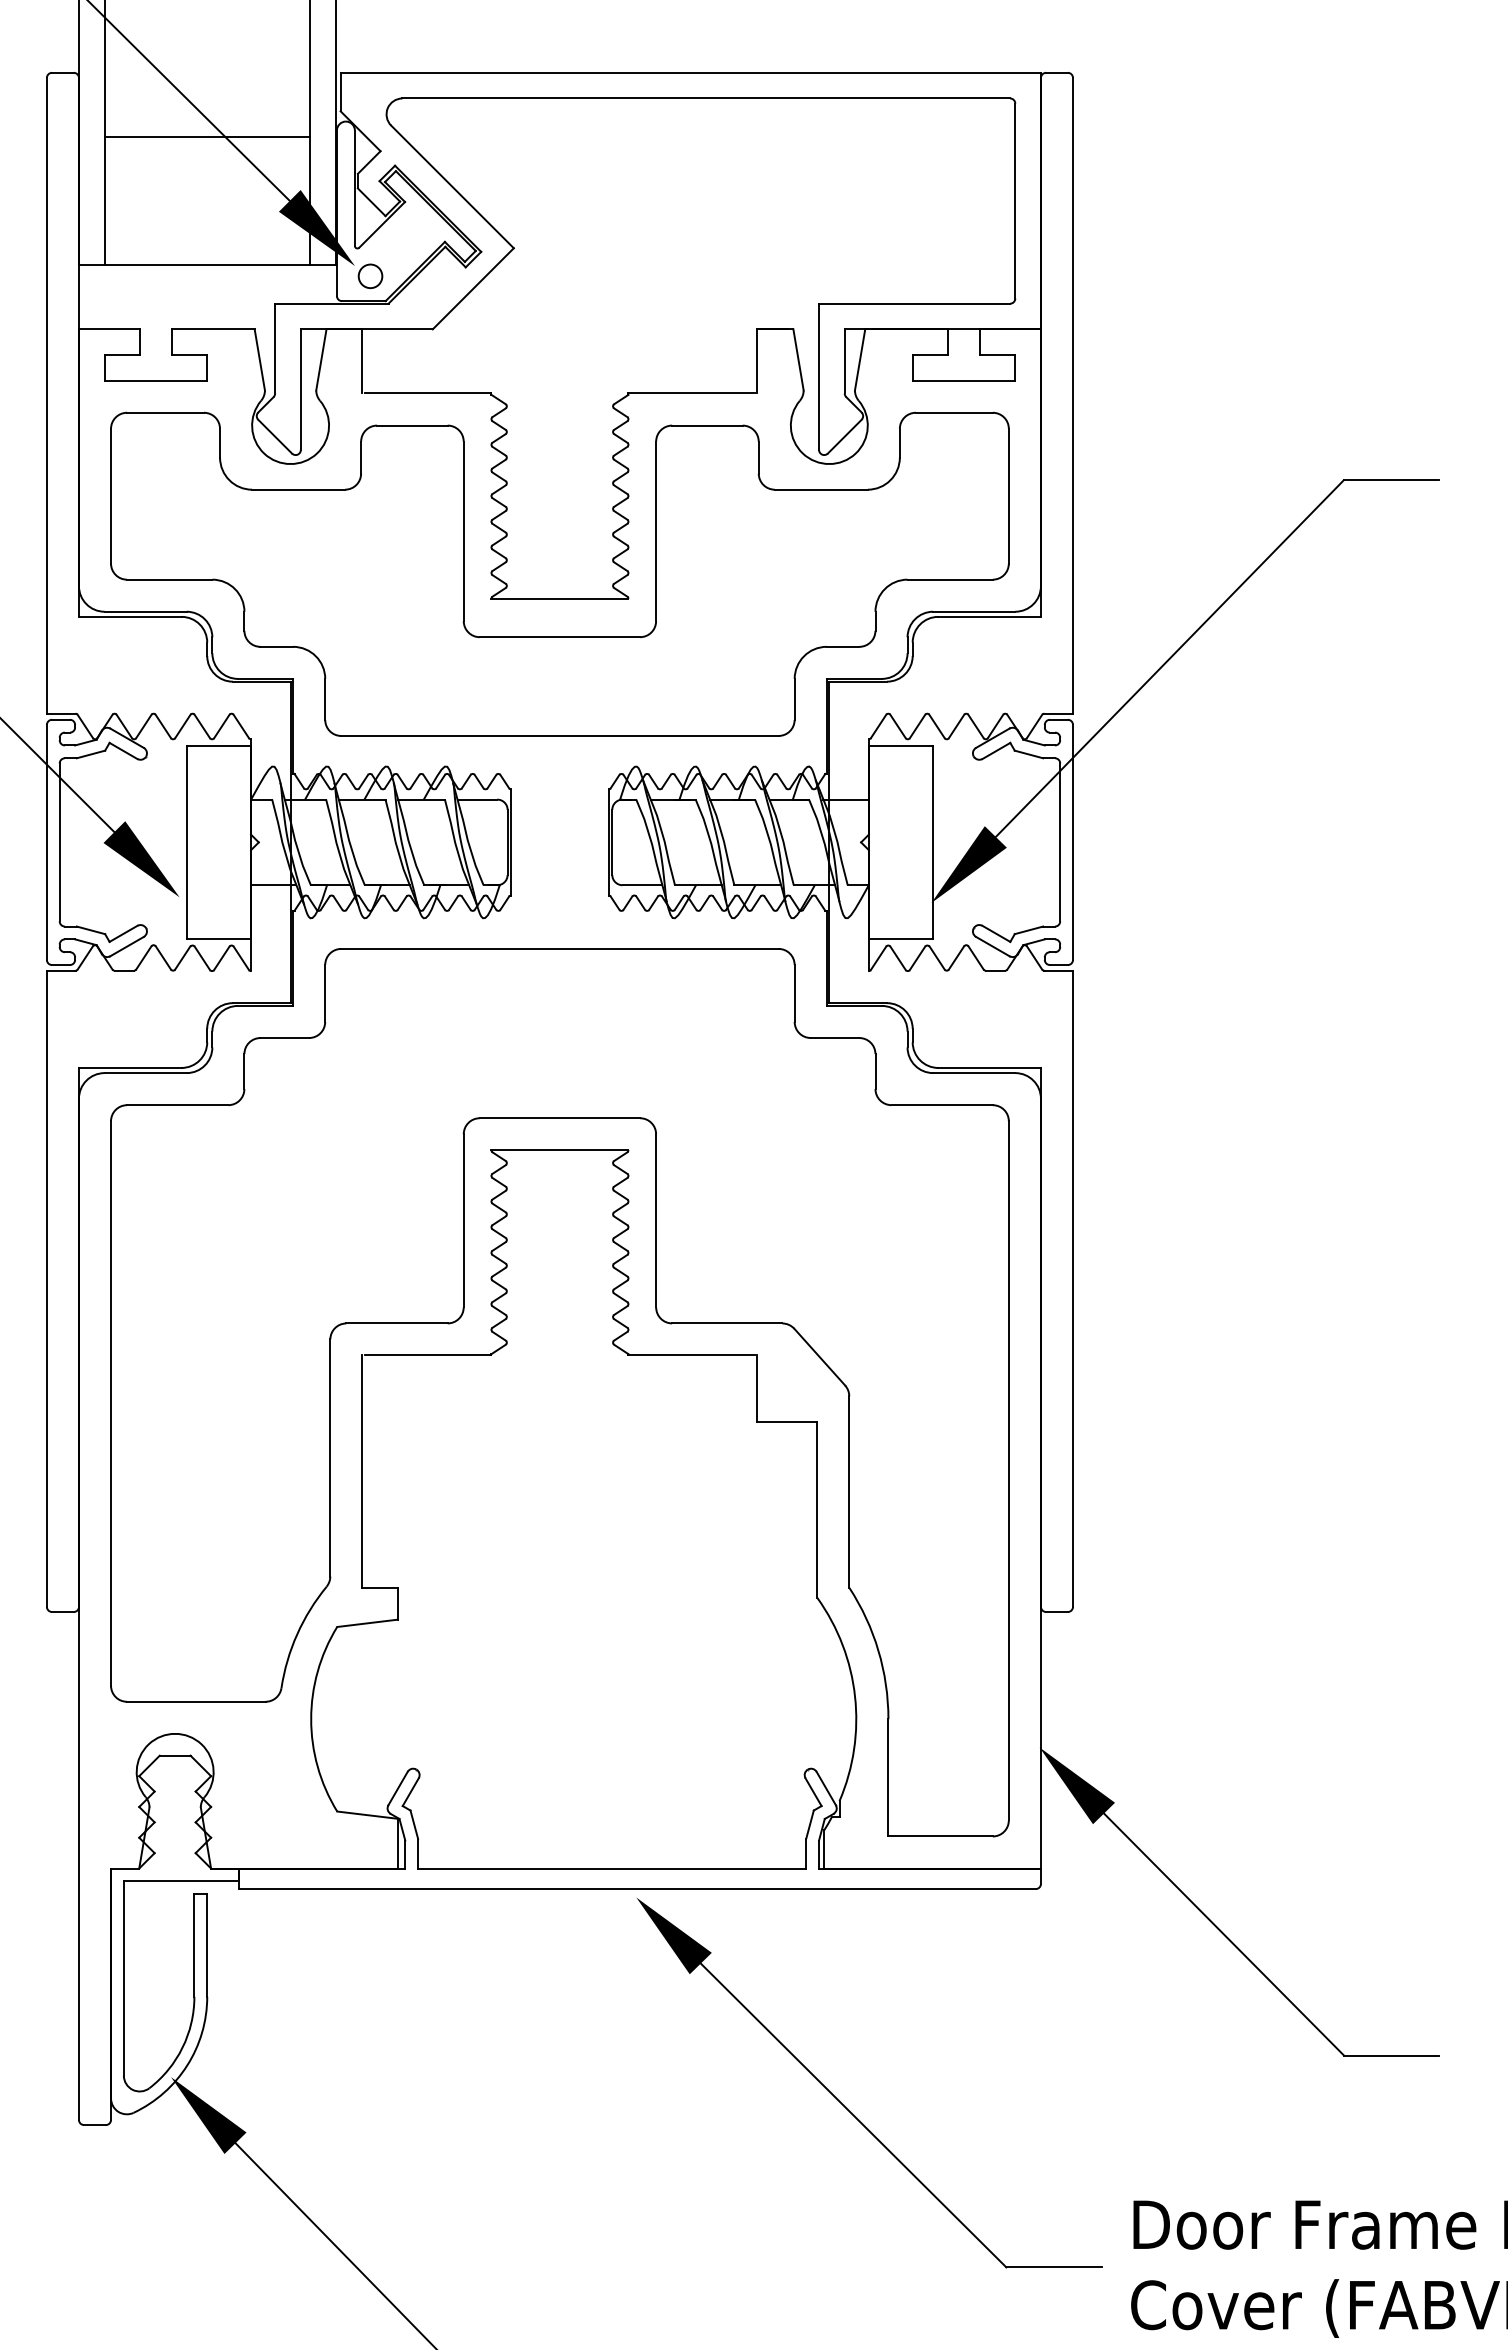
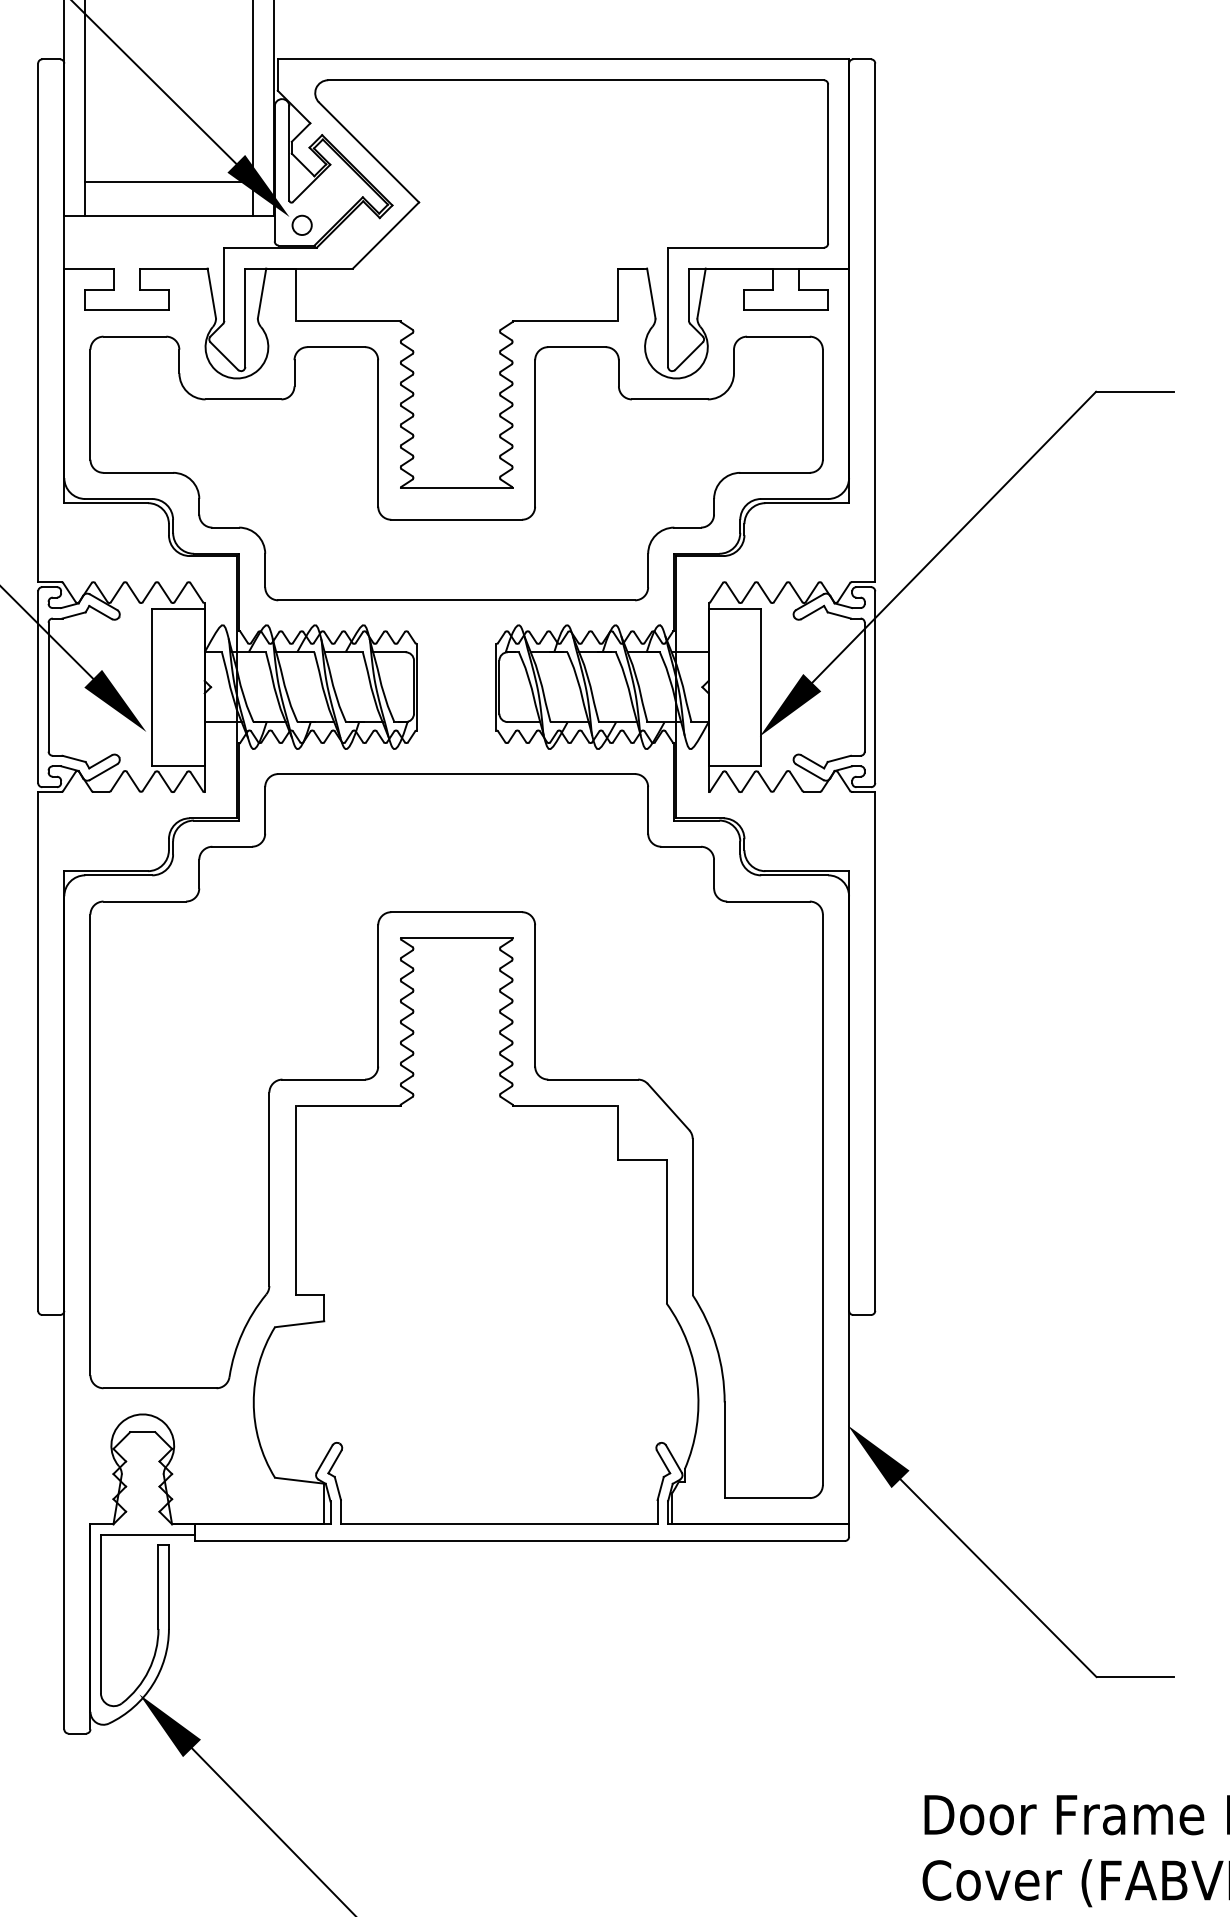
line: (206, 136) -> (168, 181), moved
part: (845, 2106) -> (689, 1718), removed

